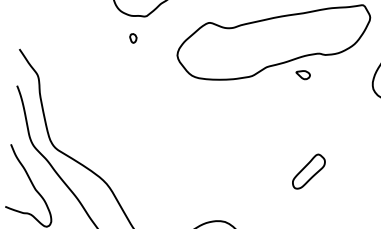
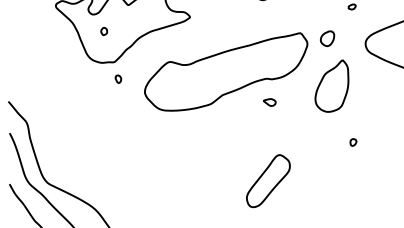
part: (133, 37) -> (118, 78), moved
part: (302, 74) -> (269, 102), moved
part: (309, 172) -> (268, 181), size x1.67

